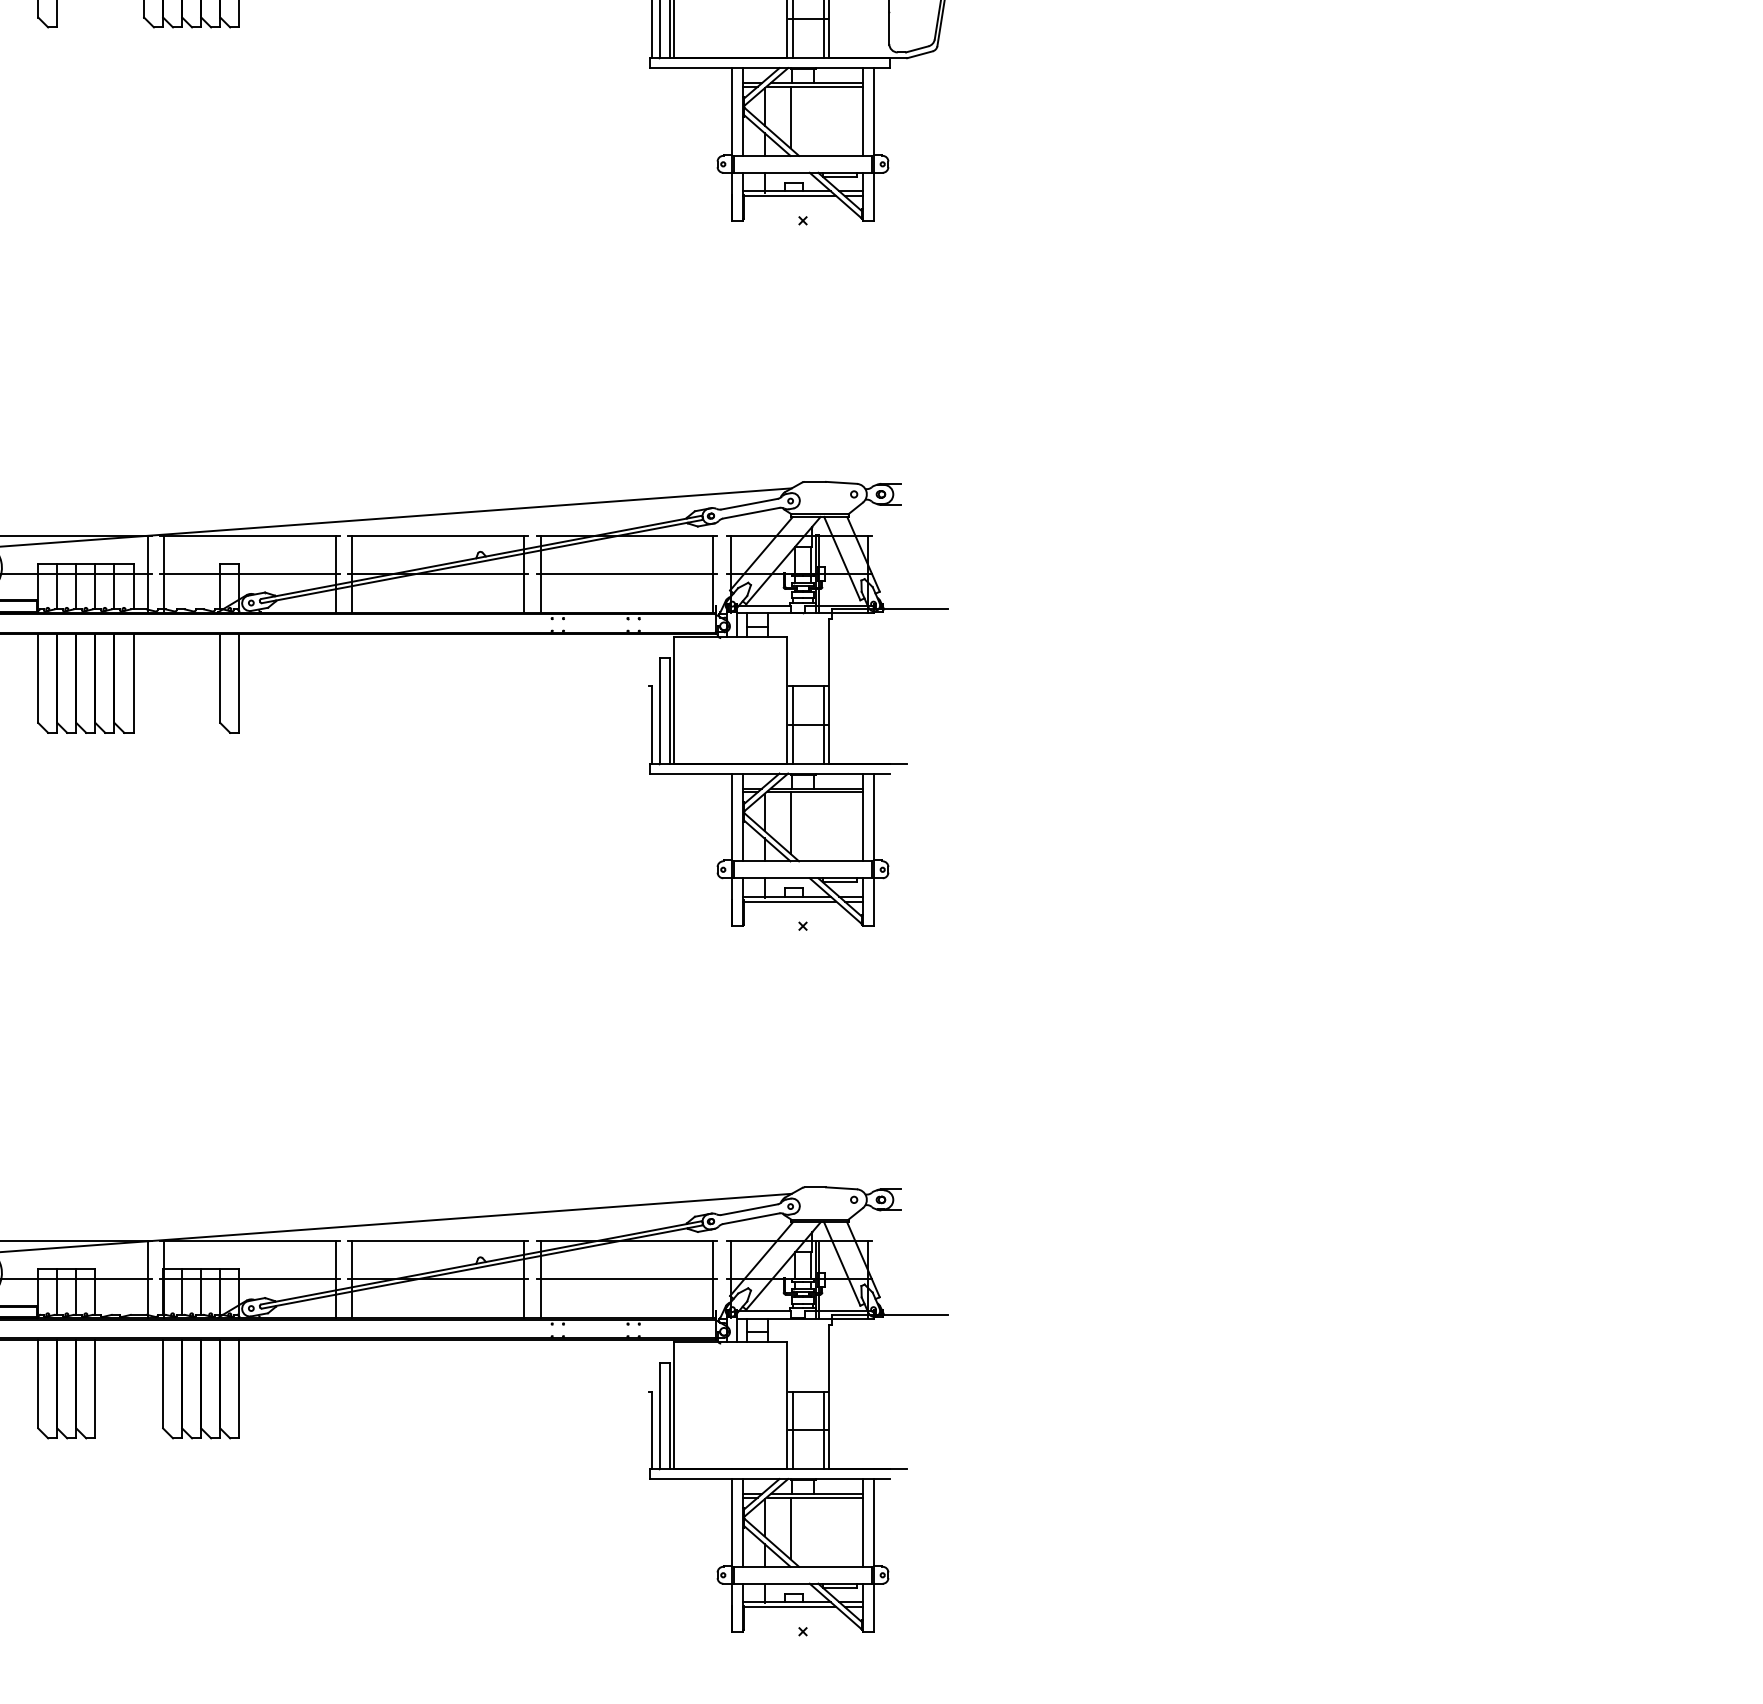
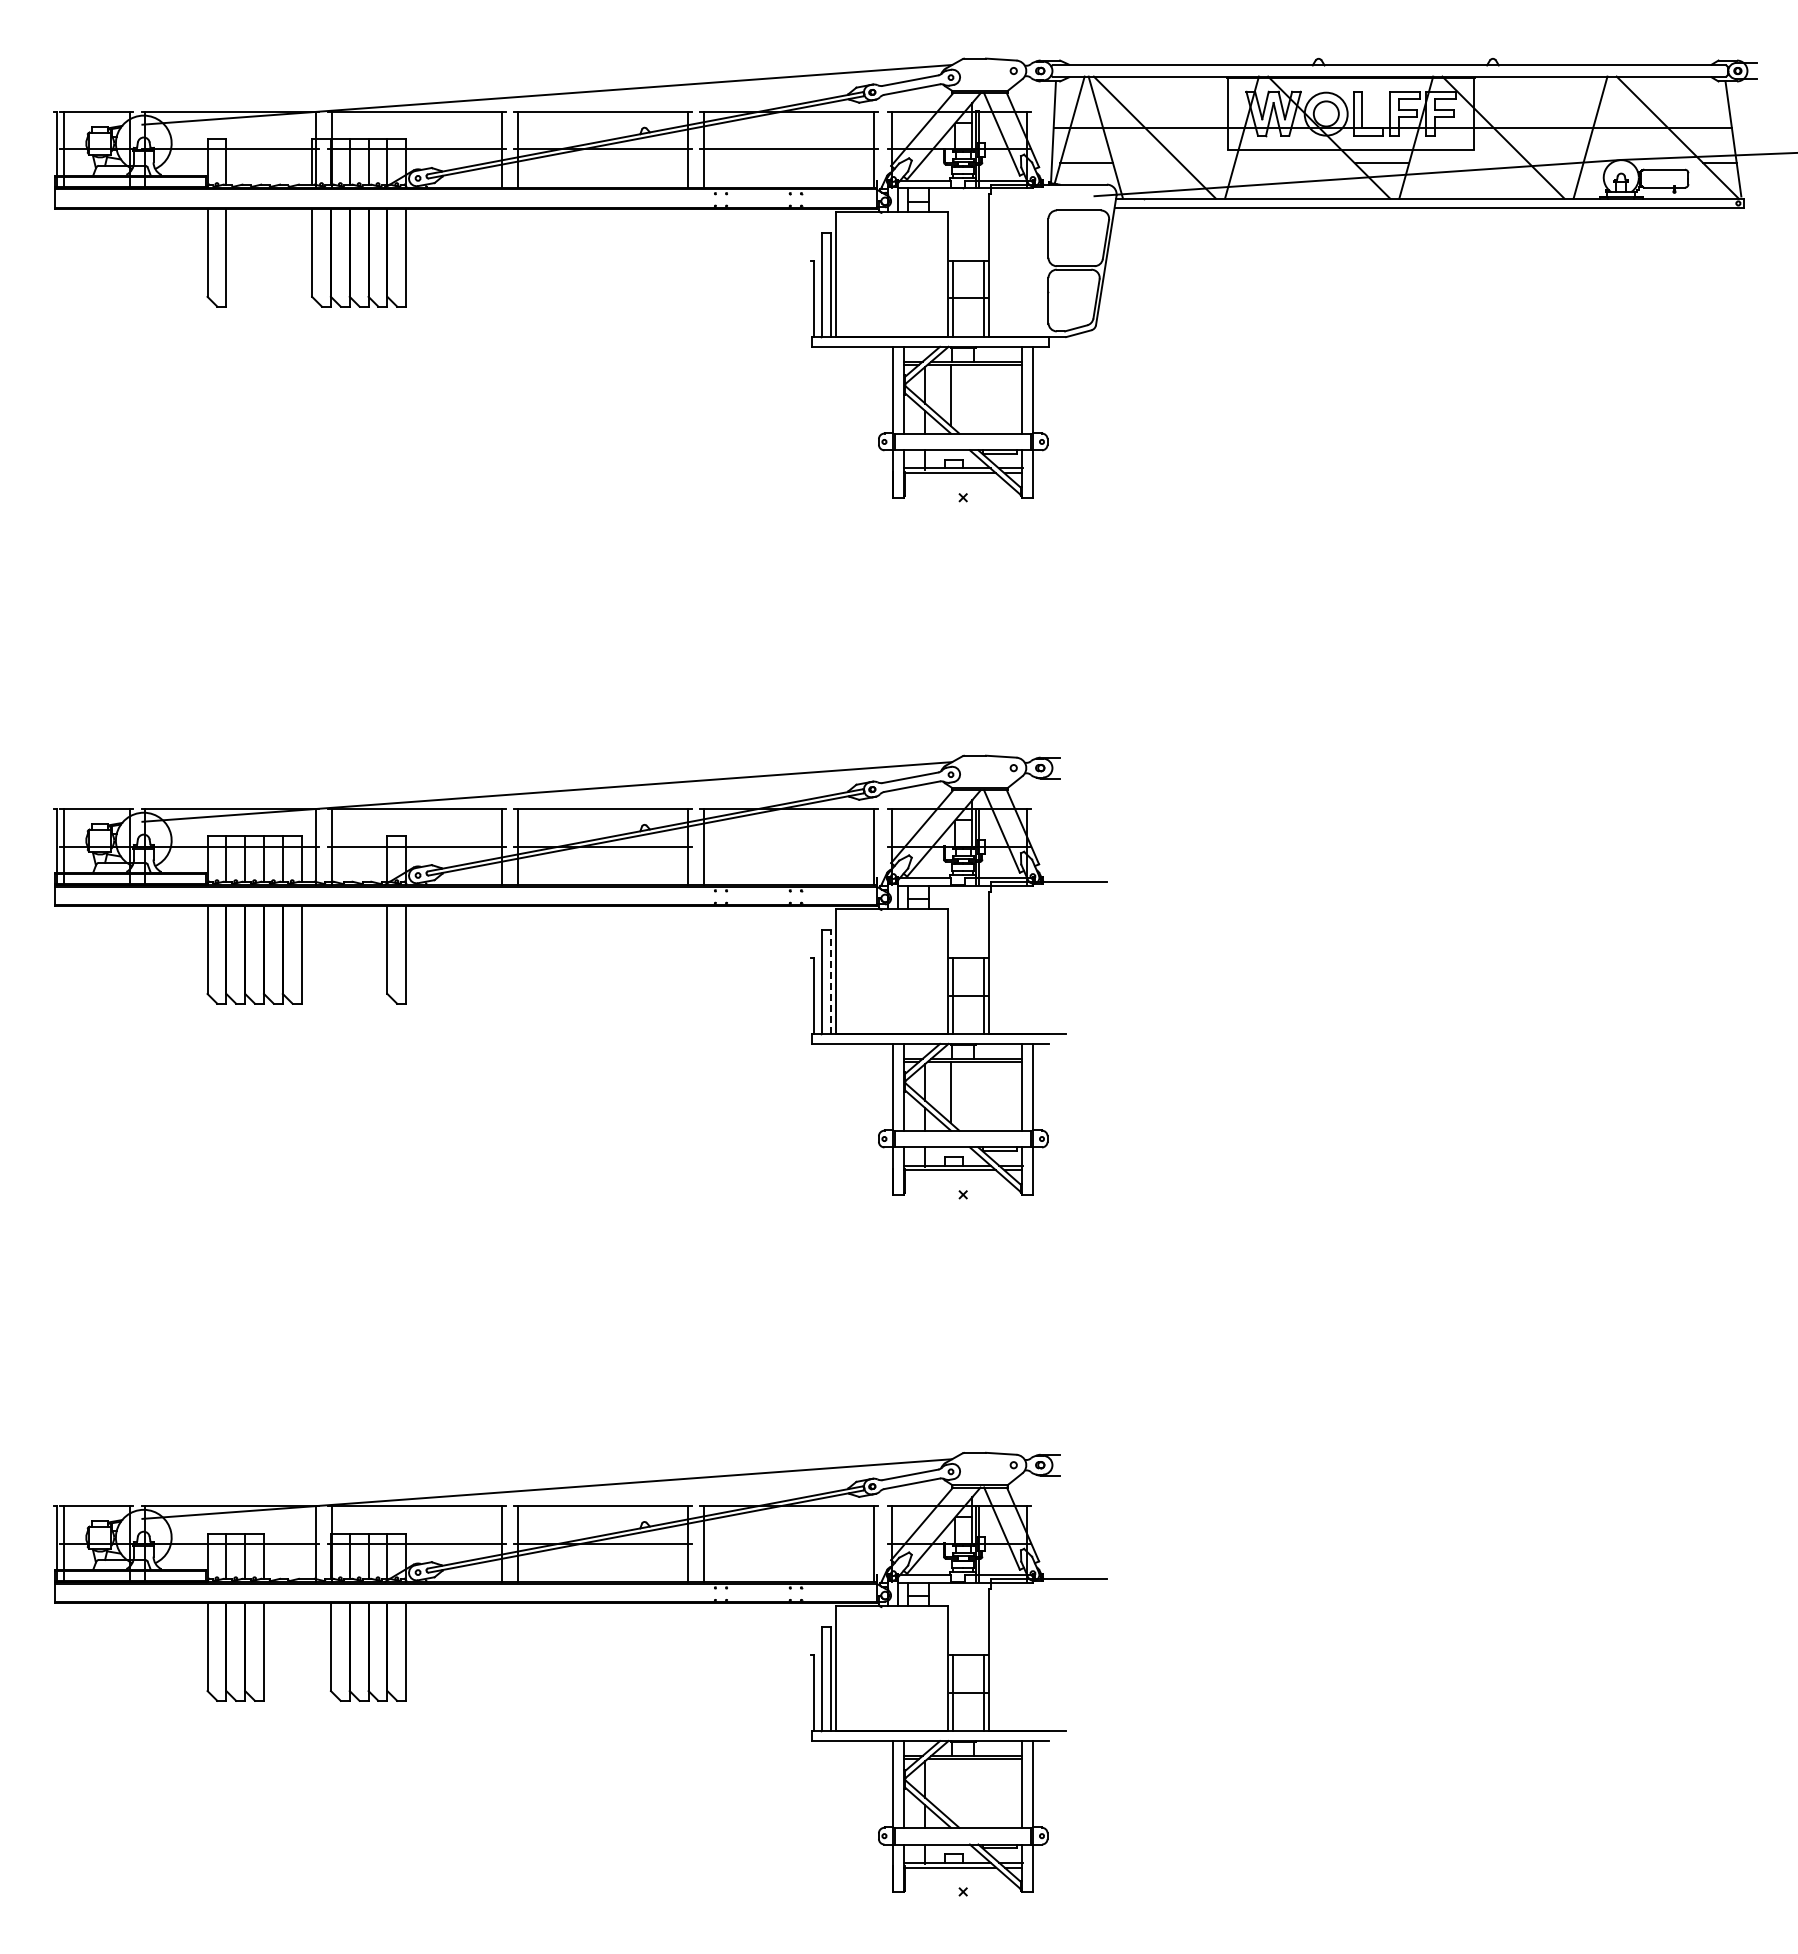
line: (626, 573) -> (788, 846), removed
line: (669, 710) -> (831, 981), solid -> dashed
line: (626, 1279) -> (788, 1543), removed
line: (791, 1528) -> (951, 1789), removed

